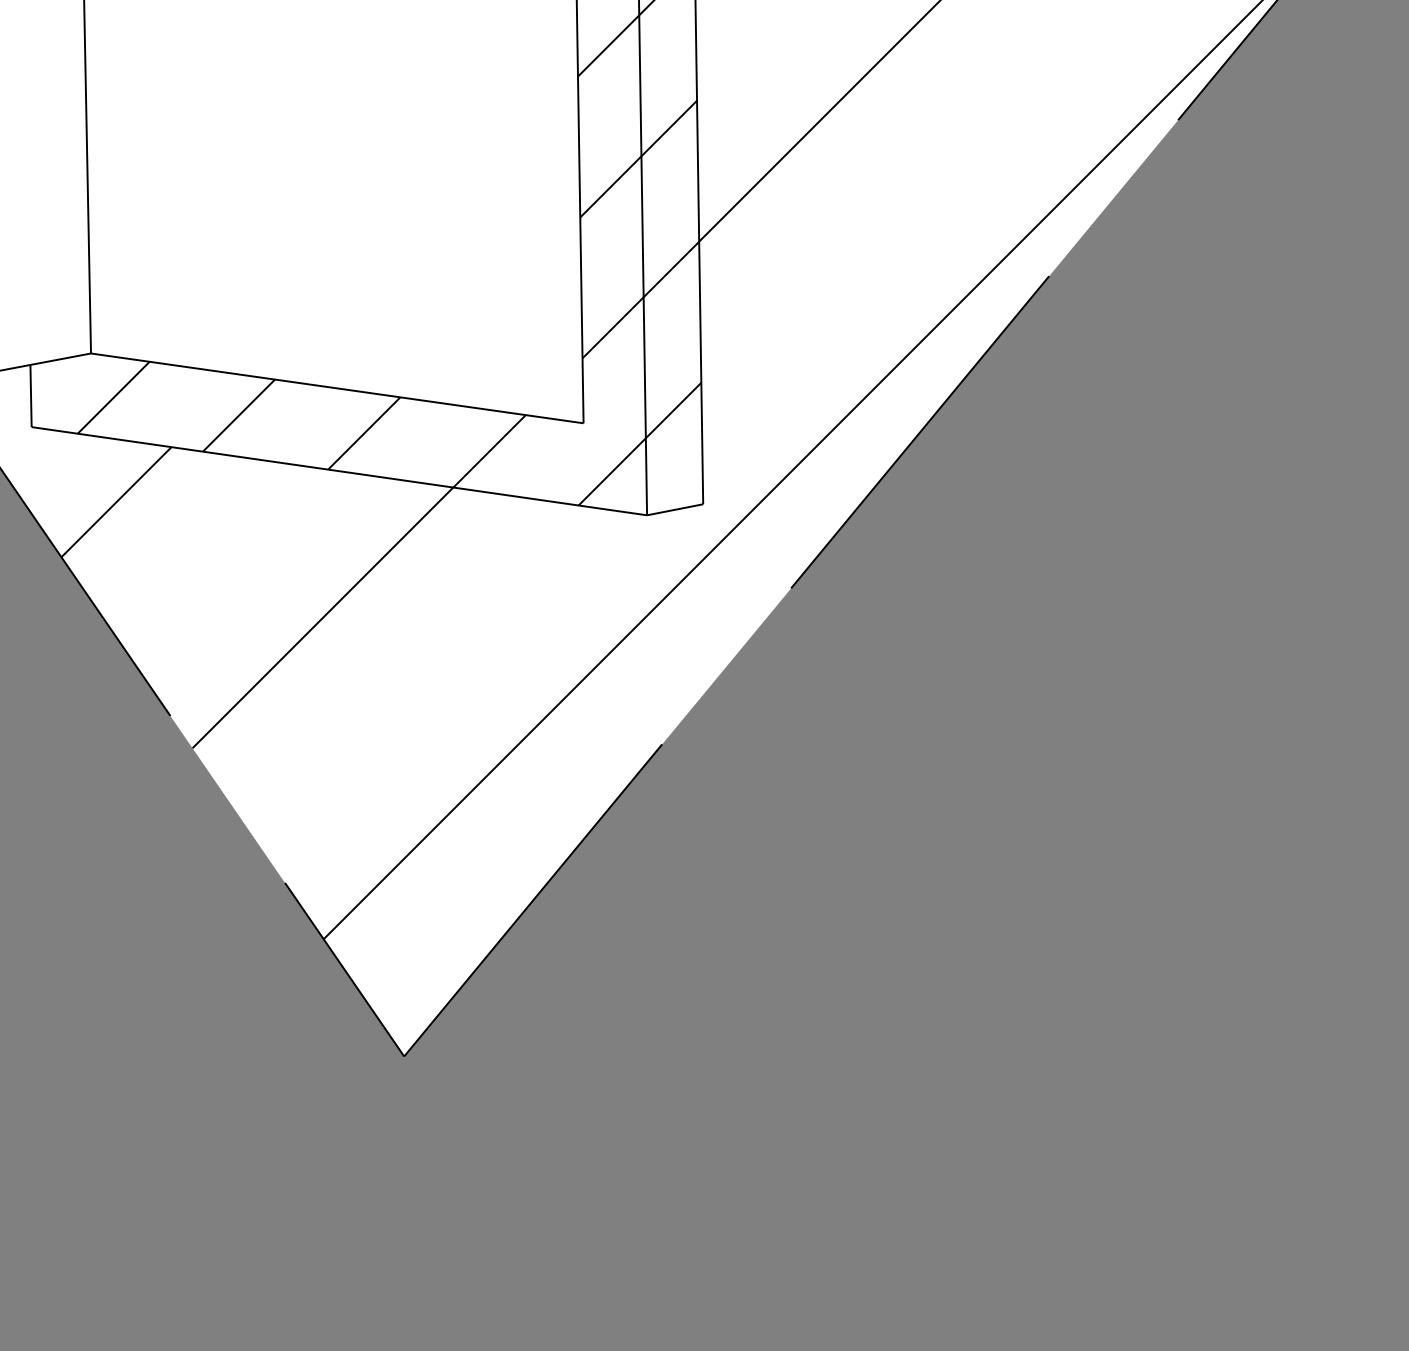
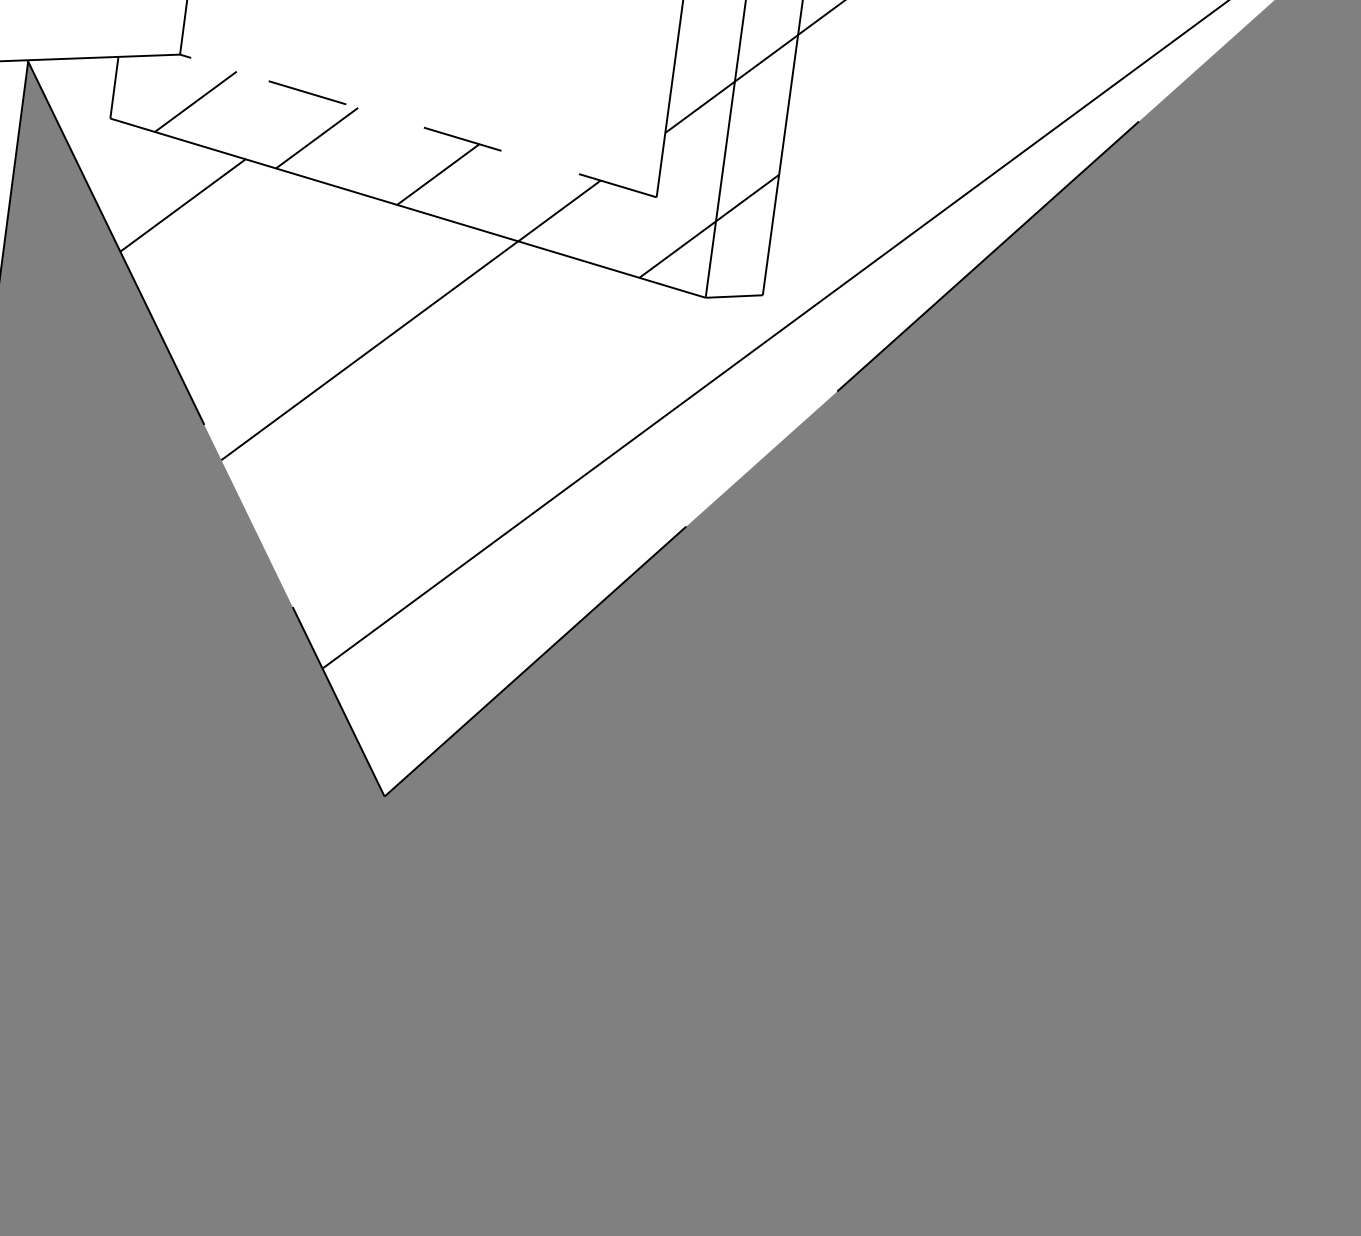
line: (337, 388) -> (418, 126), solid -> dashed

